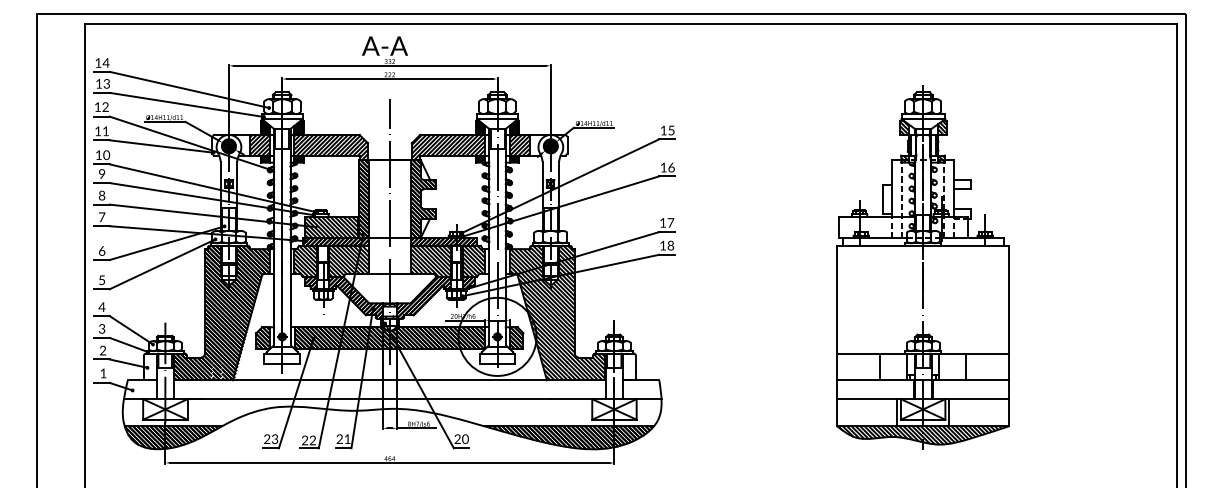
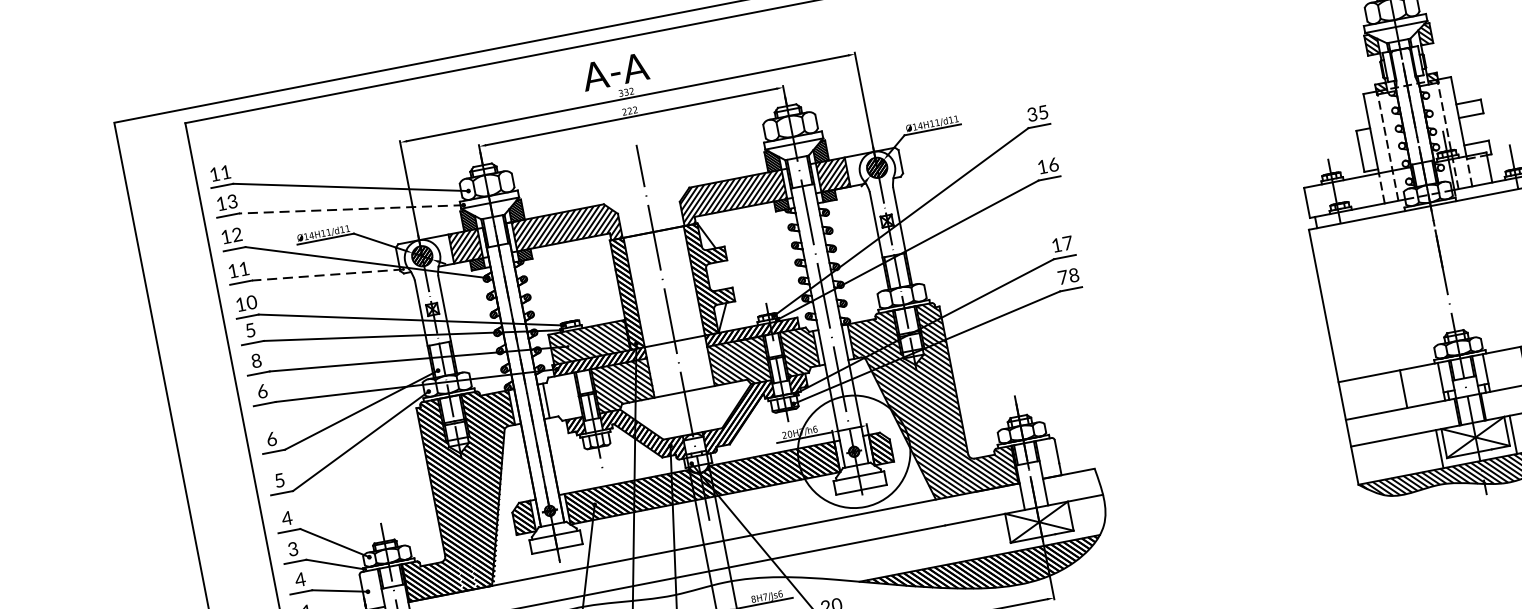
text: (105, 62) -> (224, 171), 14 -> 11
line: (186, 104) -> (350, 208), solid -> dashed
text: (663, 130) -> (1032, 114), 15 -> 35
line: (162, 146) -> (328, 274), solid -> dashed
text: (102, 173) -> (251, 329), 9 -> 5
text: (102, 217) -> (263, 391), 7 -> 6
text: (663, 245) -> (1063, 277), 18 -> 78
hatch: (305, 261) -> (562, 398), removed
text: (102, 350) -> (299, 579), 2 -> 4

